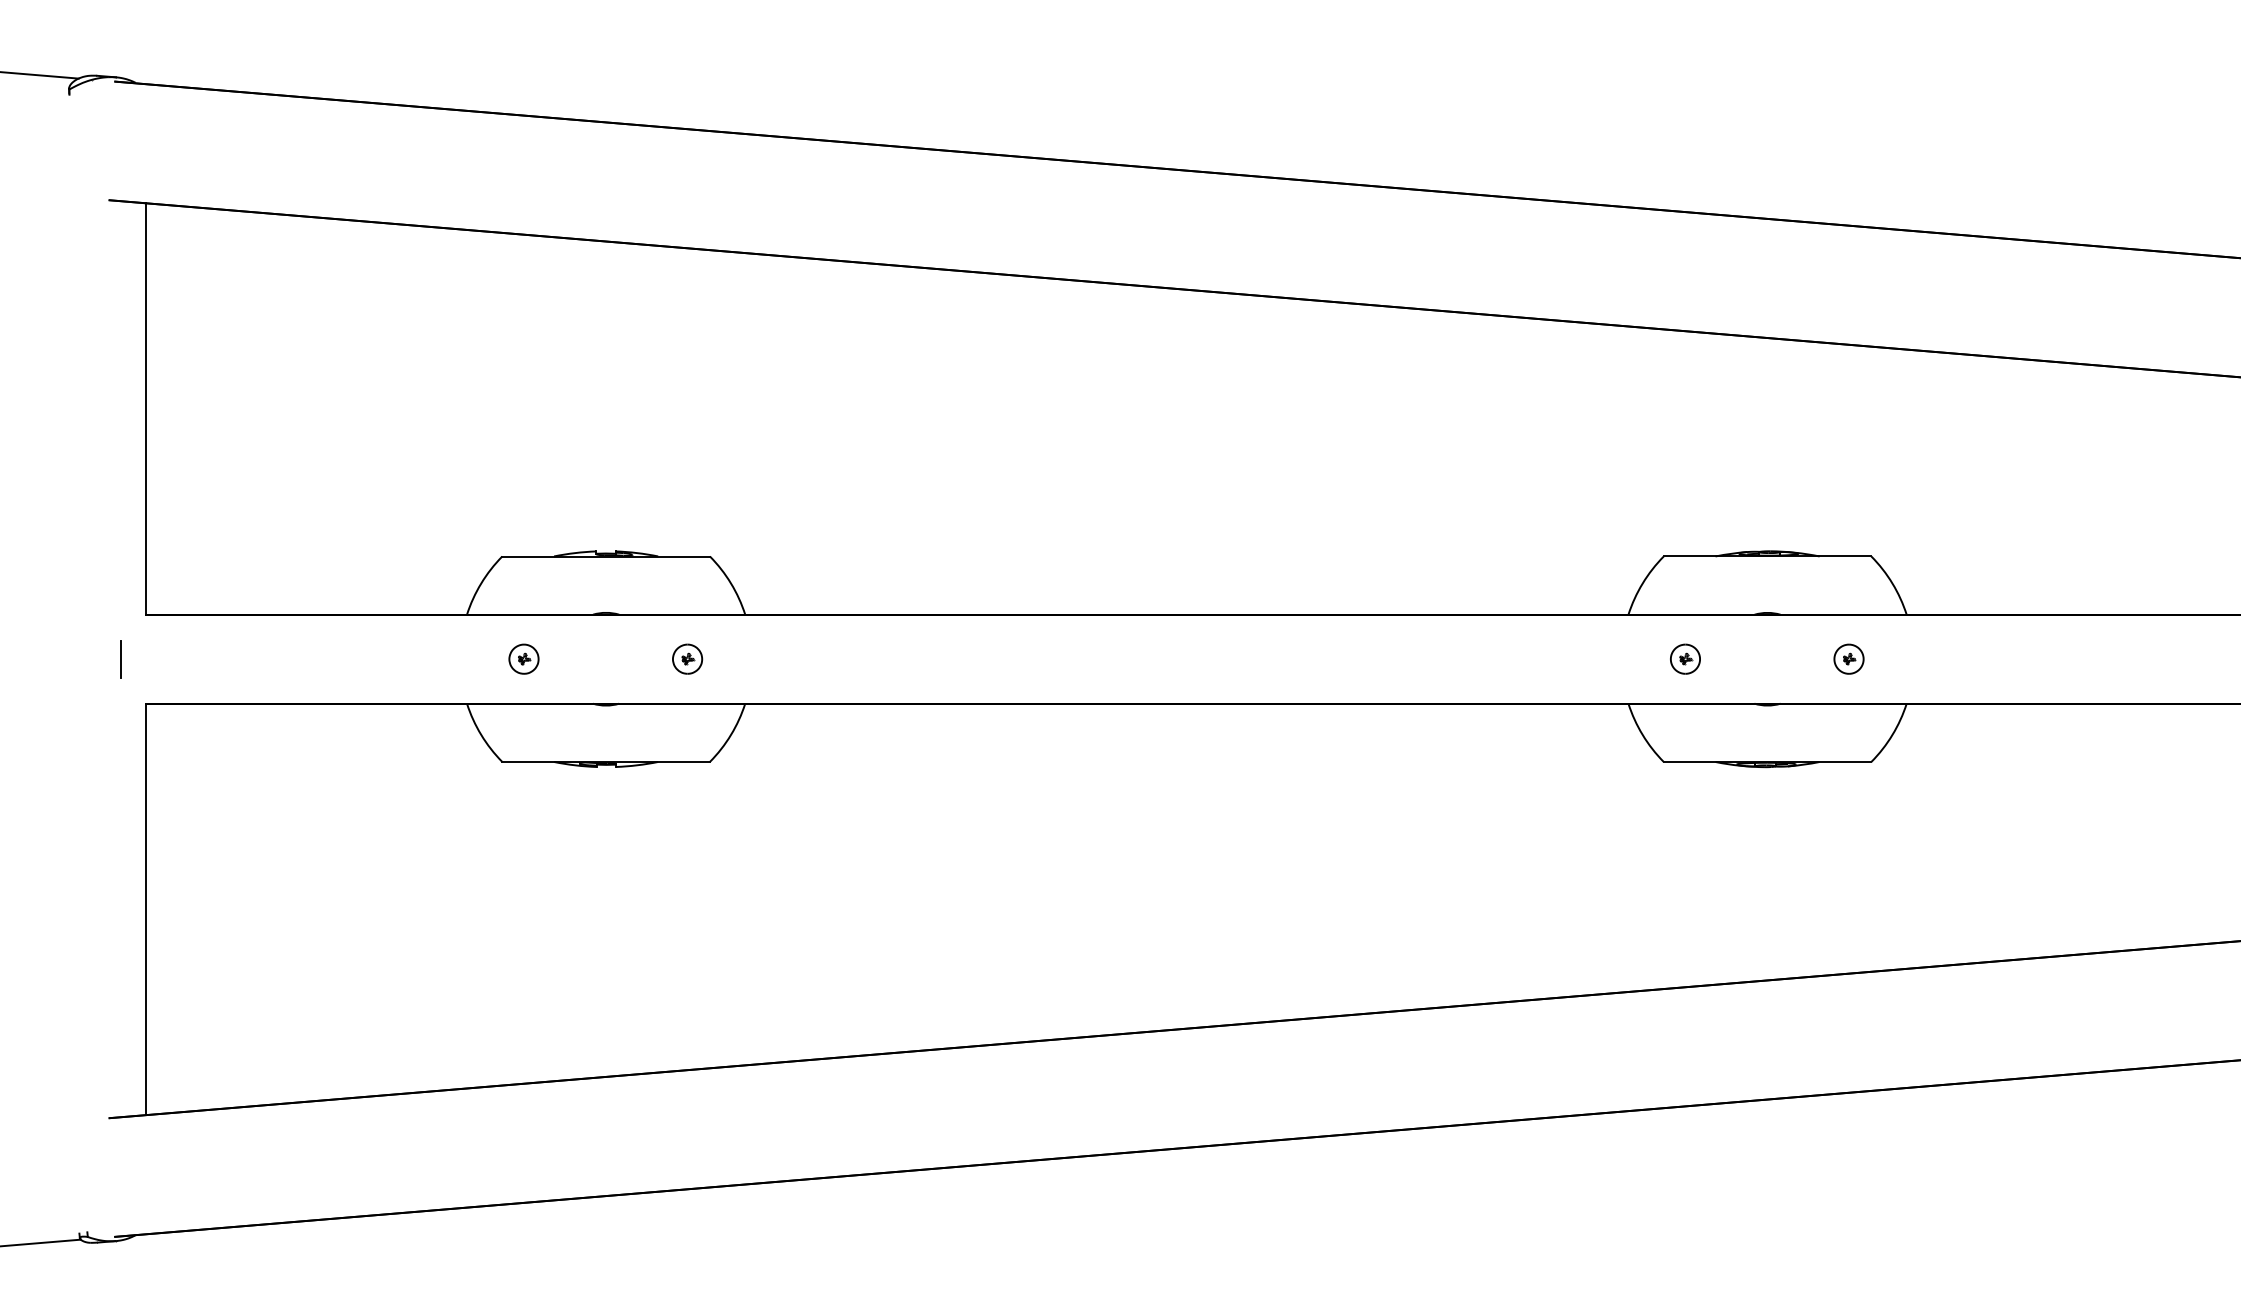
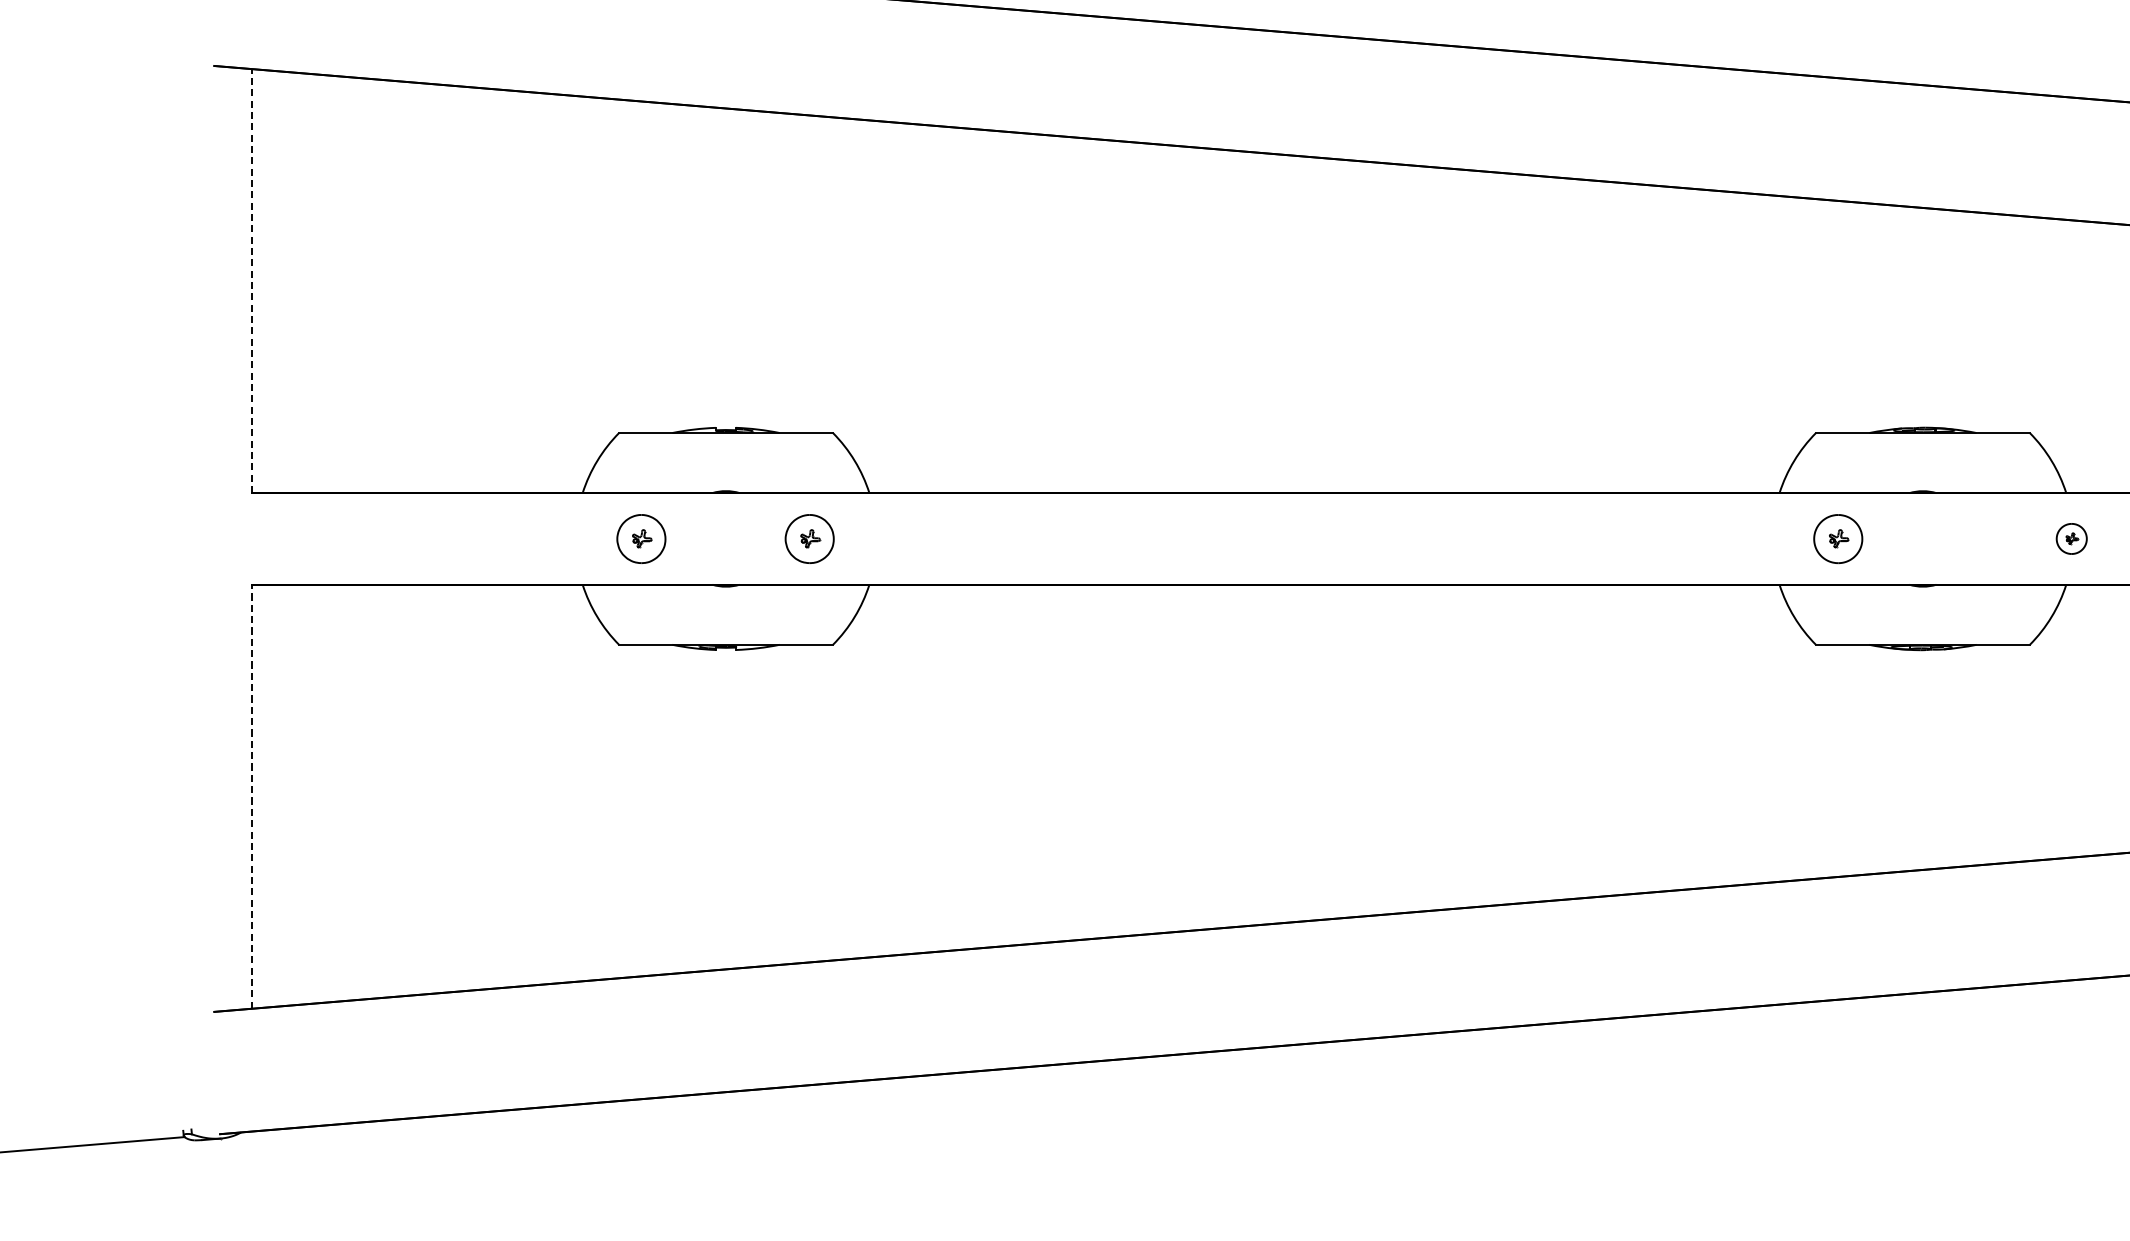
line: (146, 409) -> (252, 281), solid -> dashed
line: (120, 658) -> (225, 538), removed
part: (523, 658) -> (640, 538), size x1.6
part: (687, 658) -> (809, 538), size x1.6
part: (1685, 658) -> (1838, 538), size x1.6
part: (1848, 658) -> (2071, 538), moved
line: (146, 909) -> (252, 796), solid -> dashed

